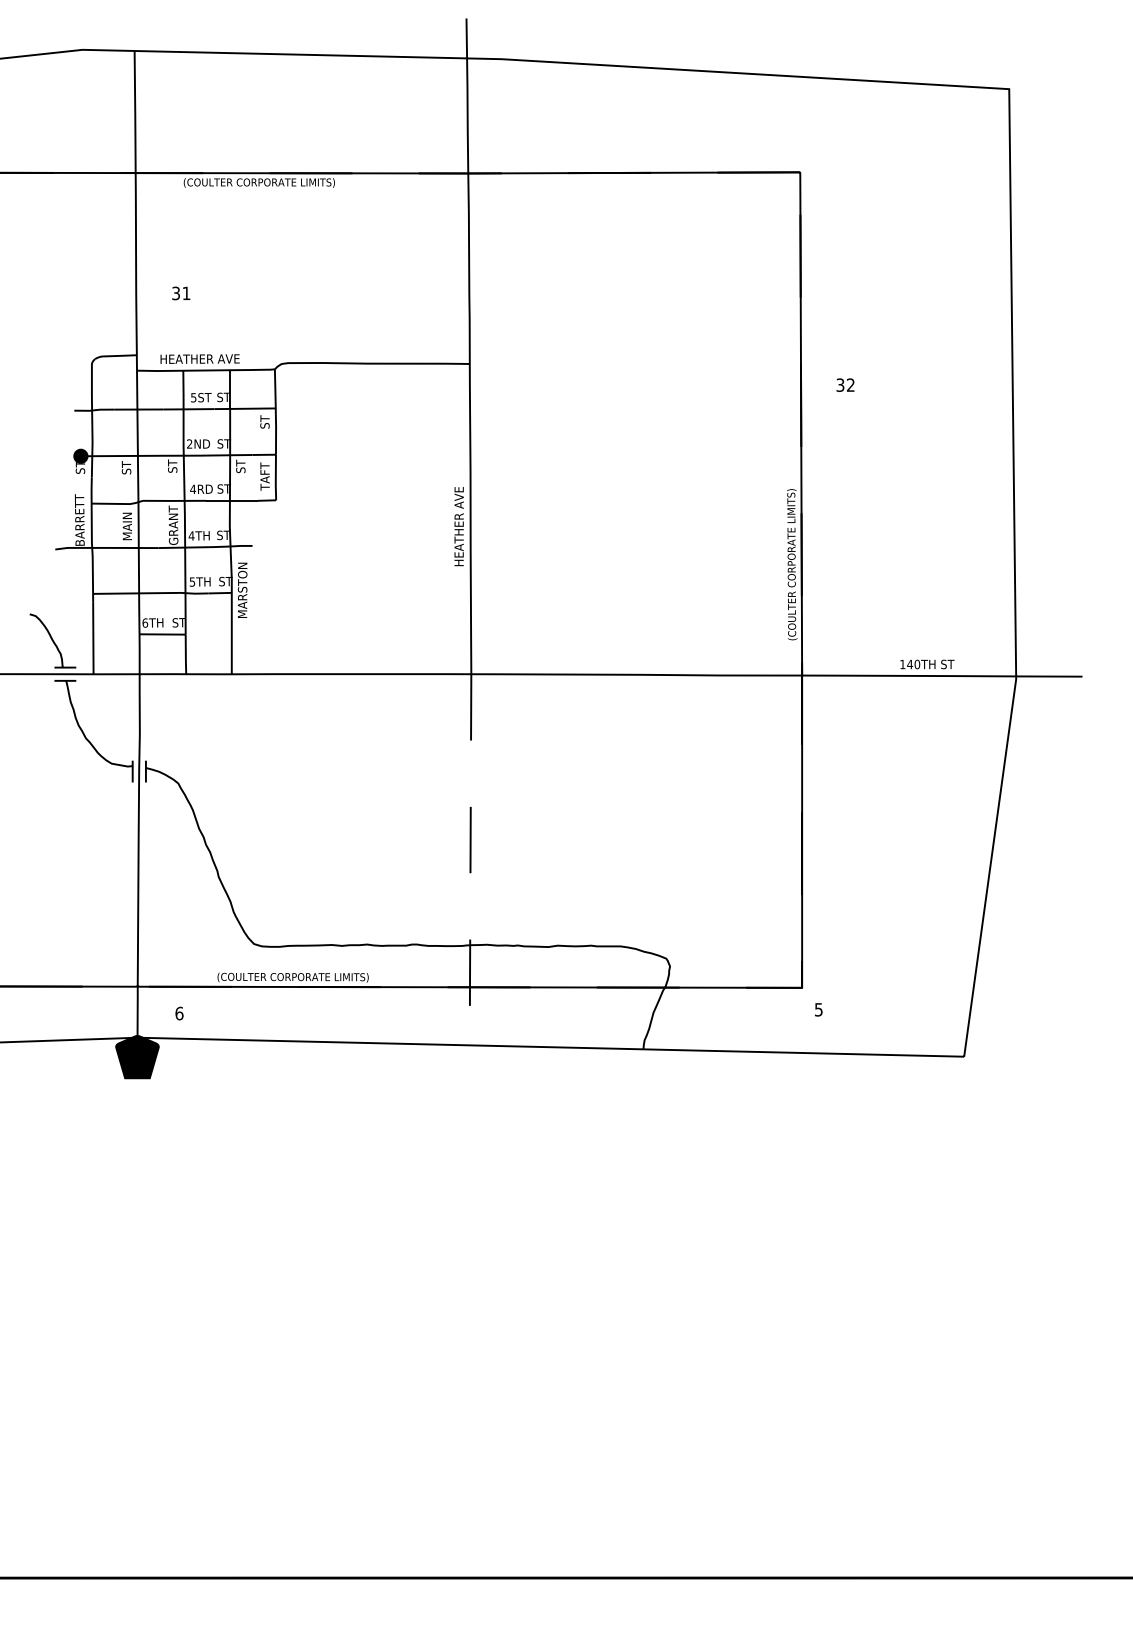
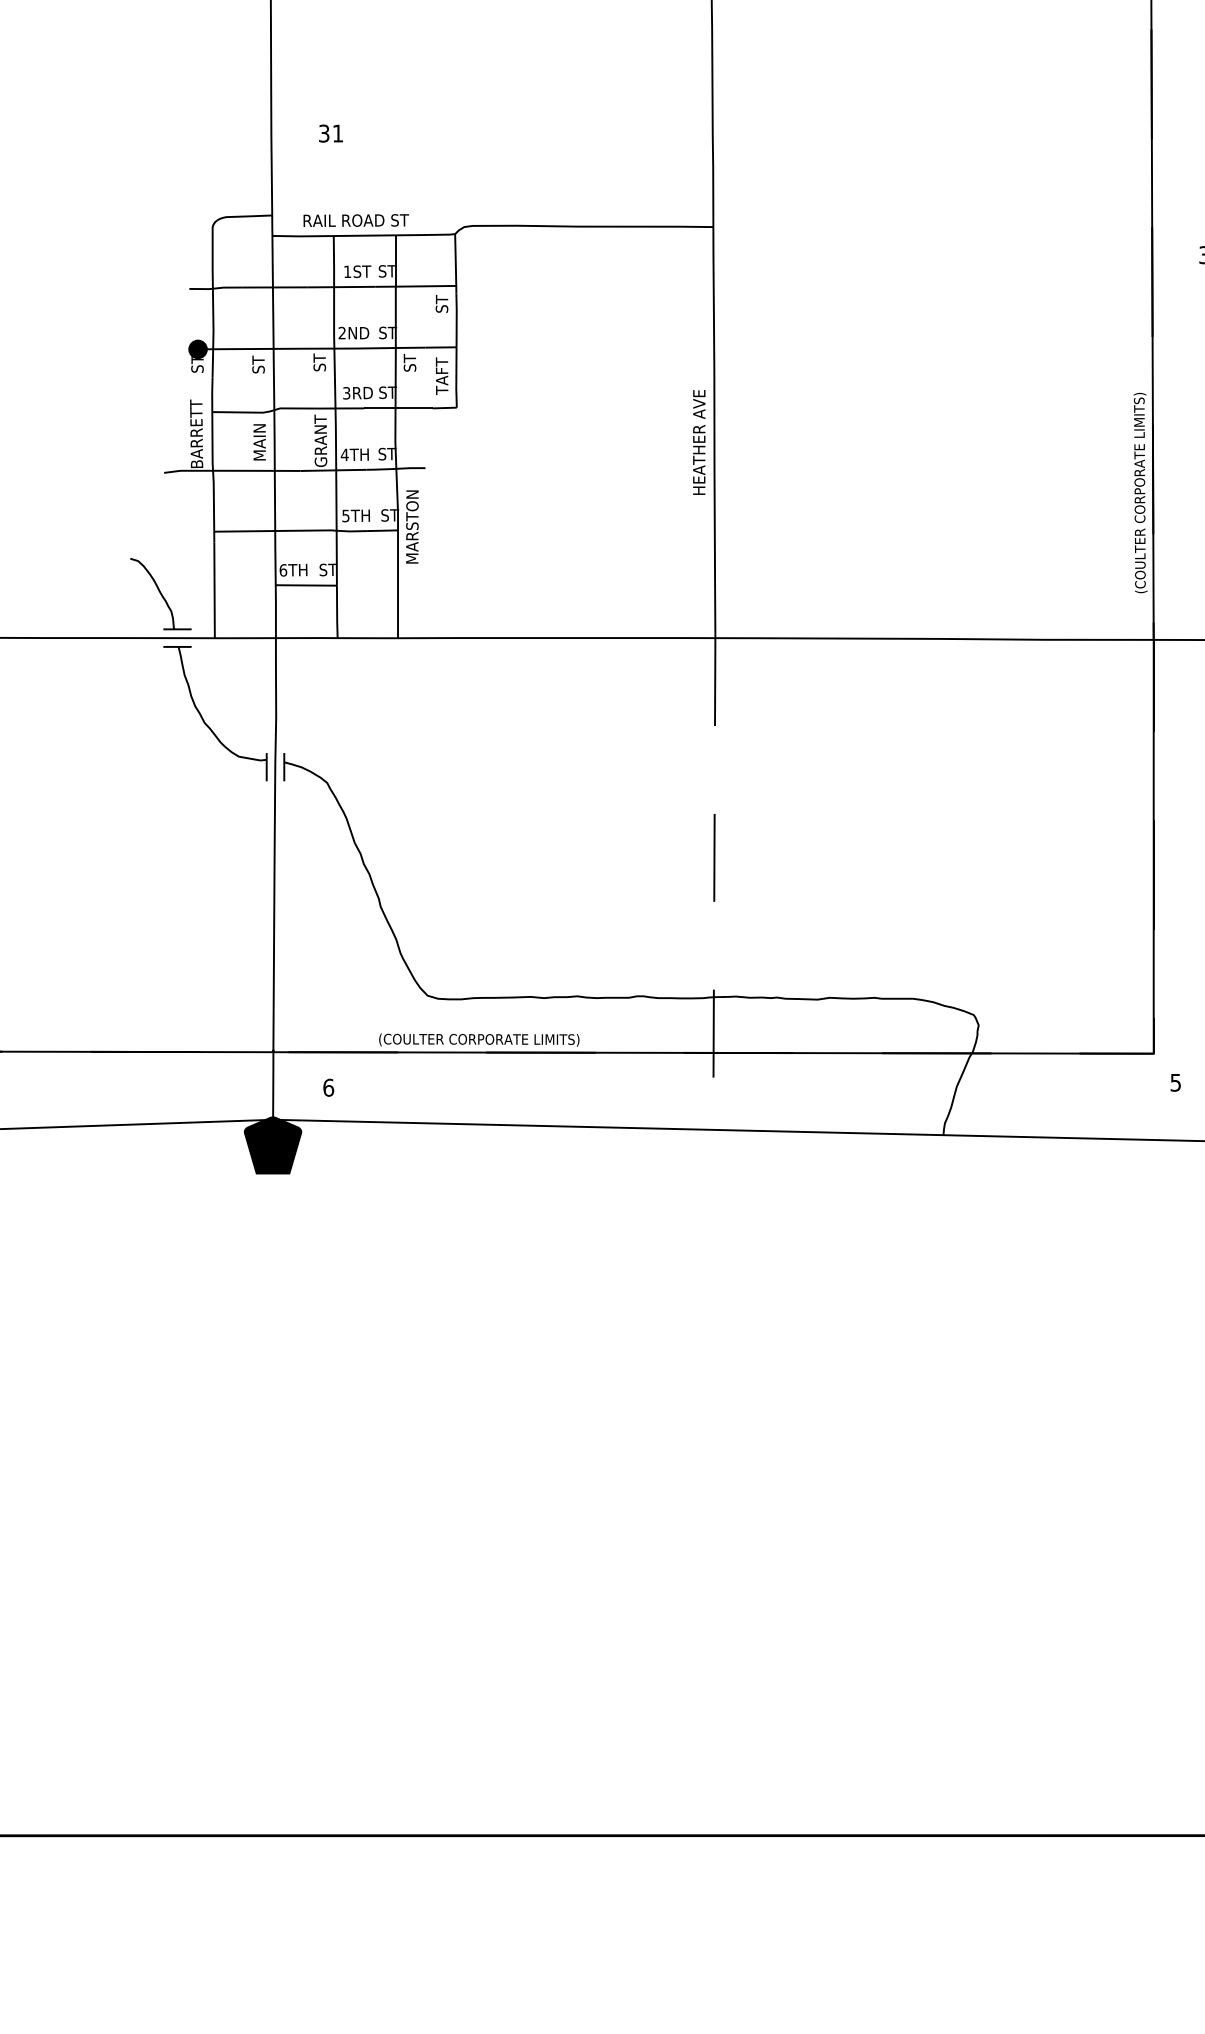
text: (200, 358) -> (356, 219), HEATHER AVE -> RAIL ROAD ST
text: (193, 397) -> (347, 271), 5ST -> 1ST
text: (193, 489) -> (347, 393), 4RD -> 3RD

